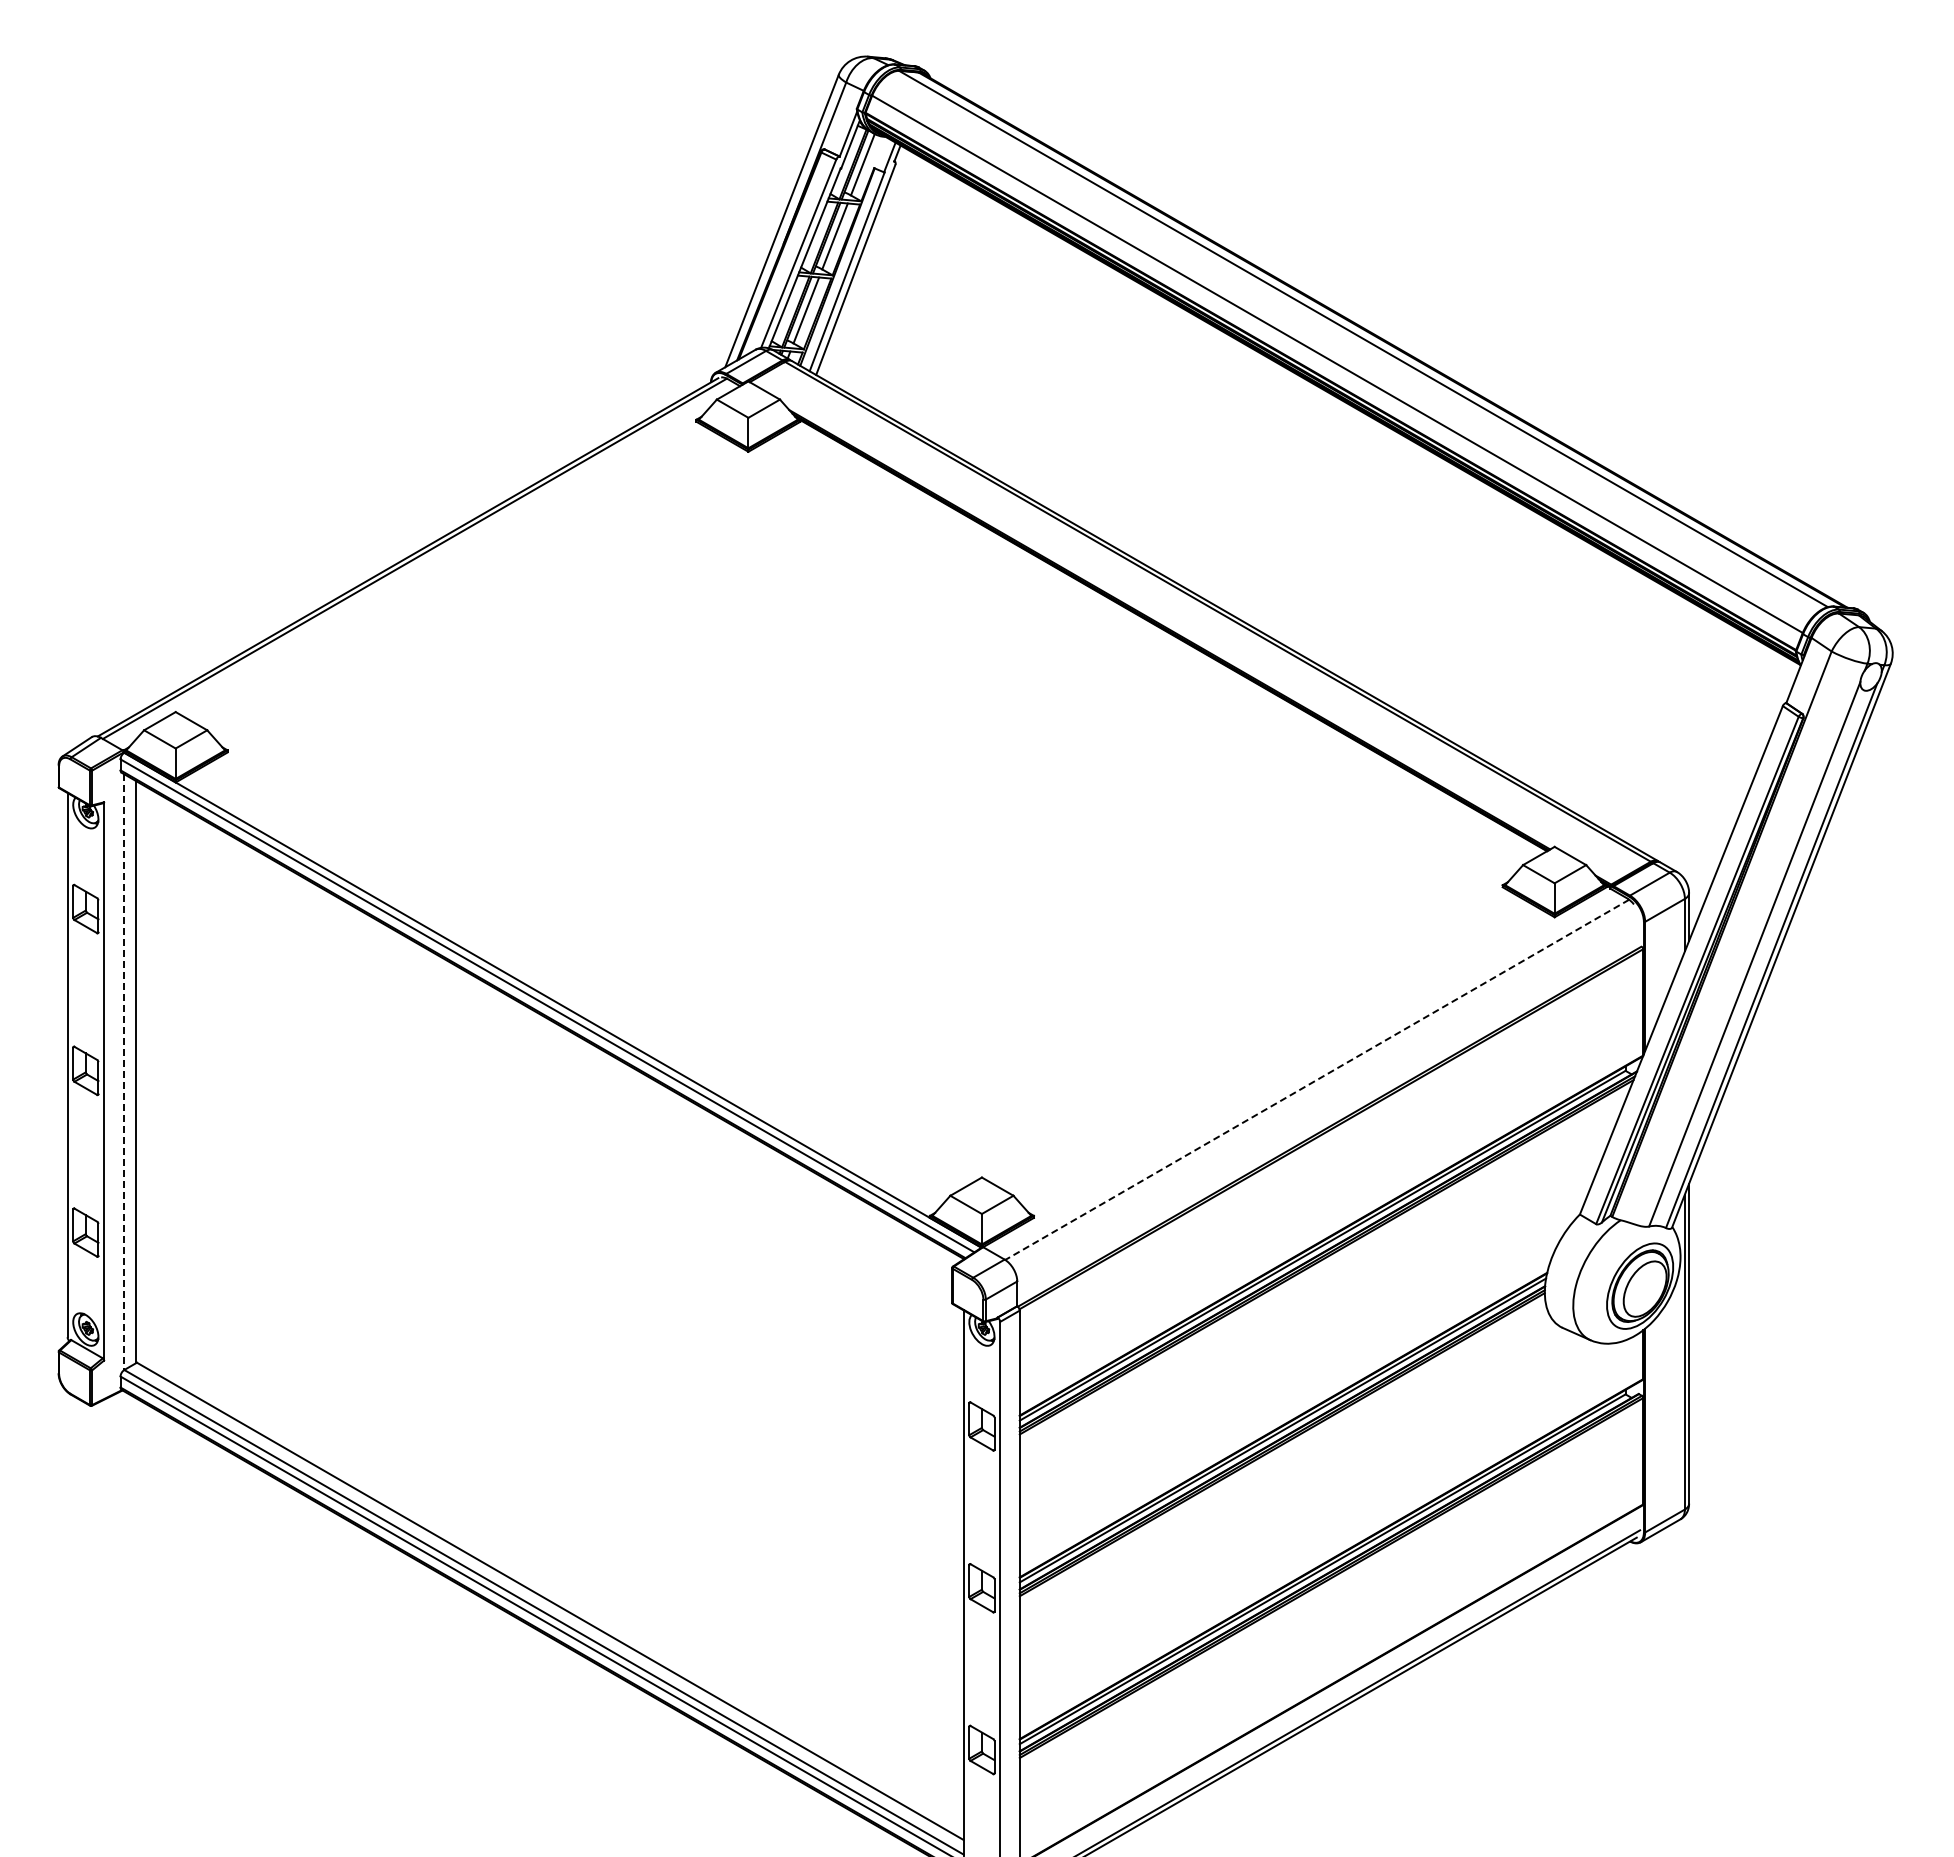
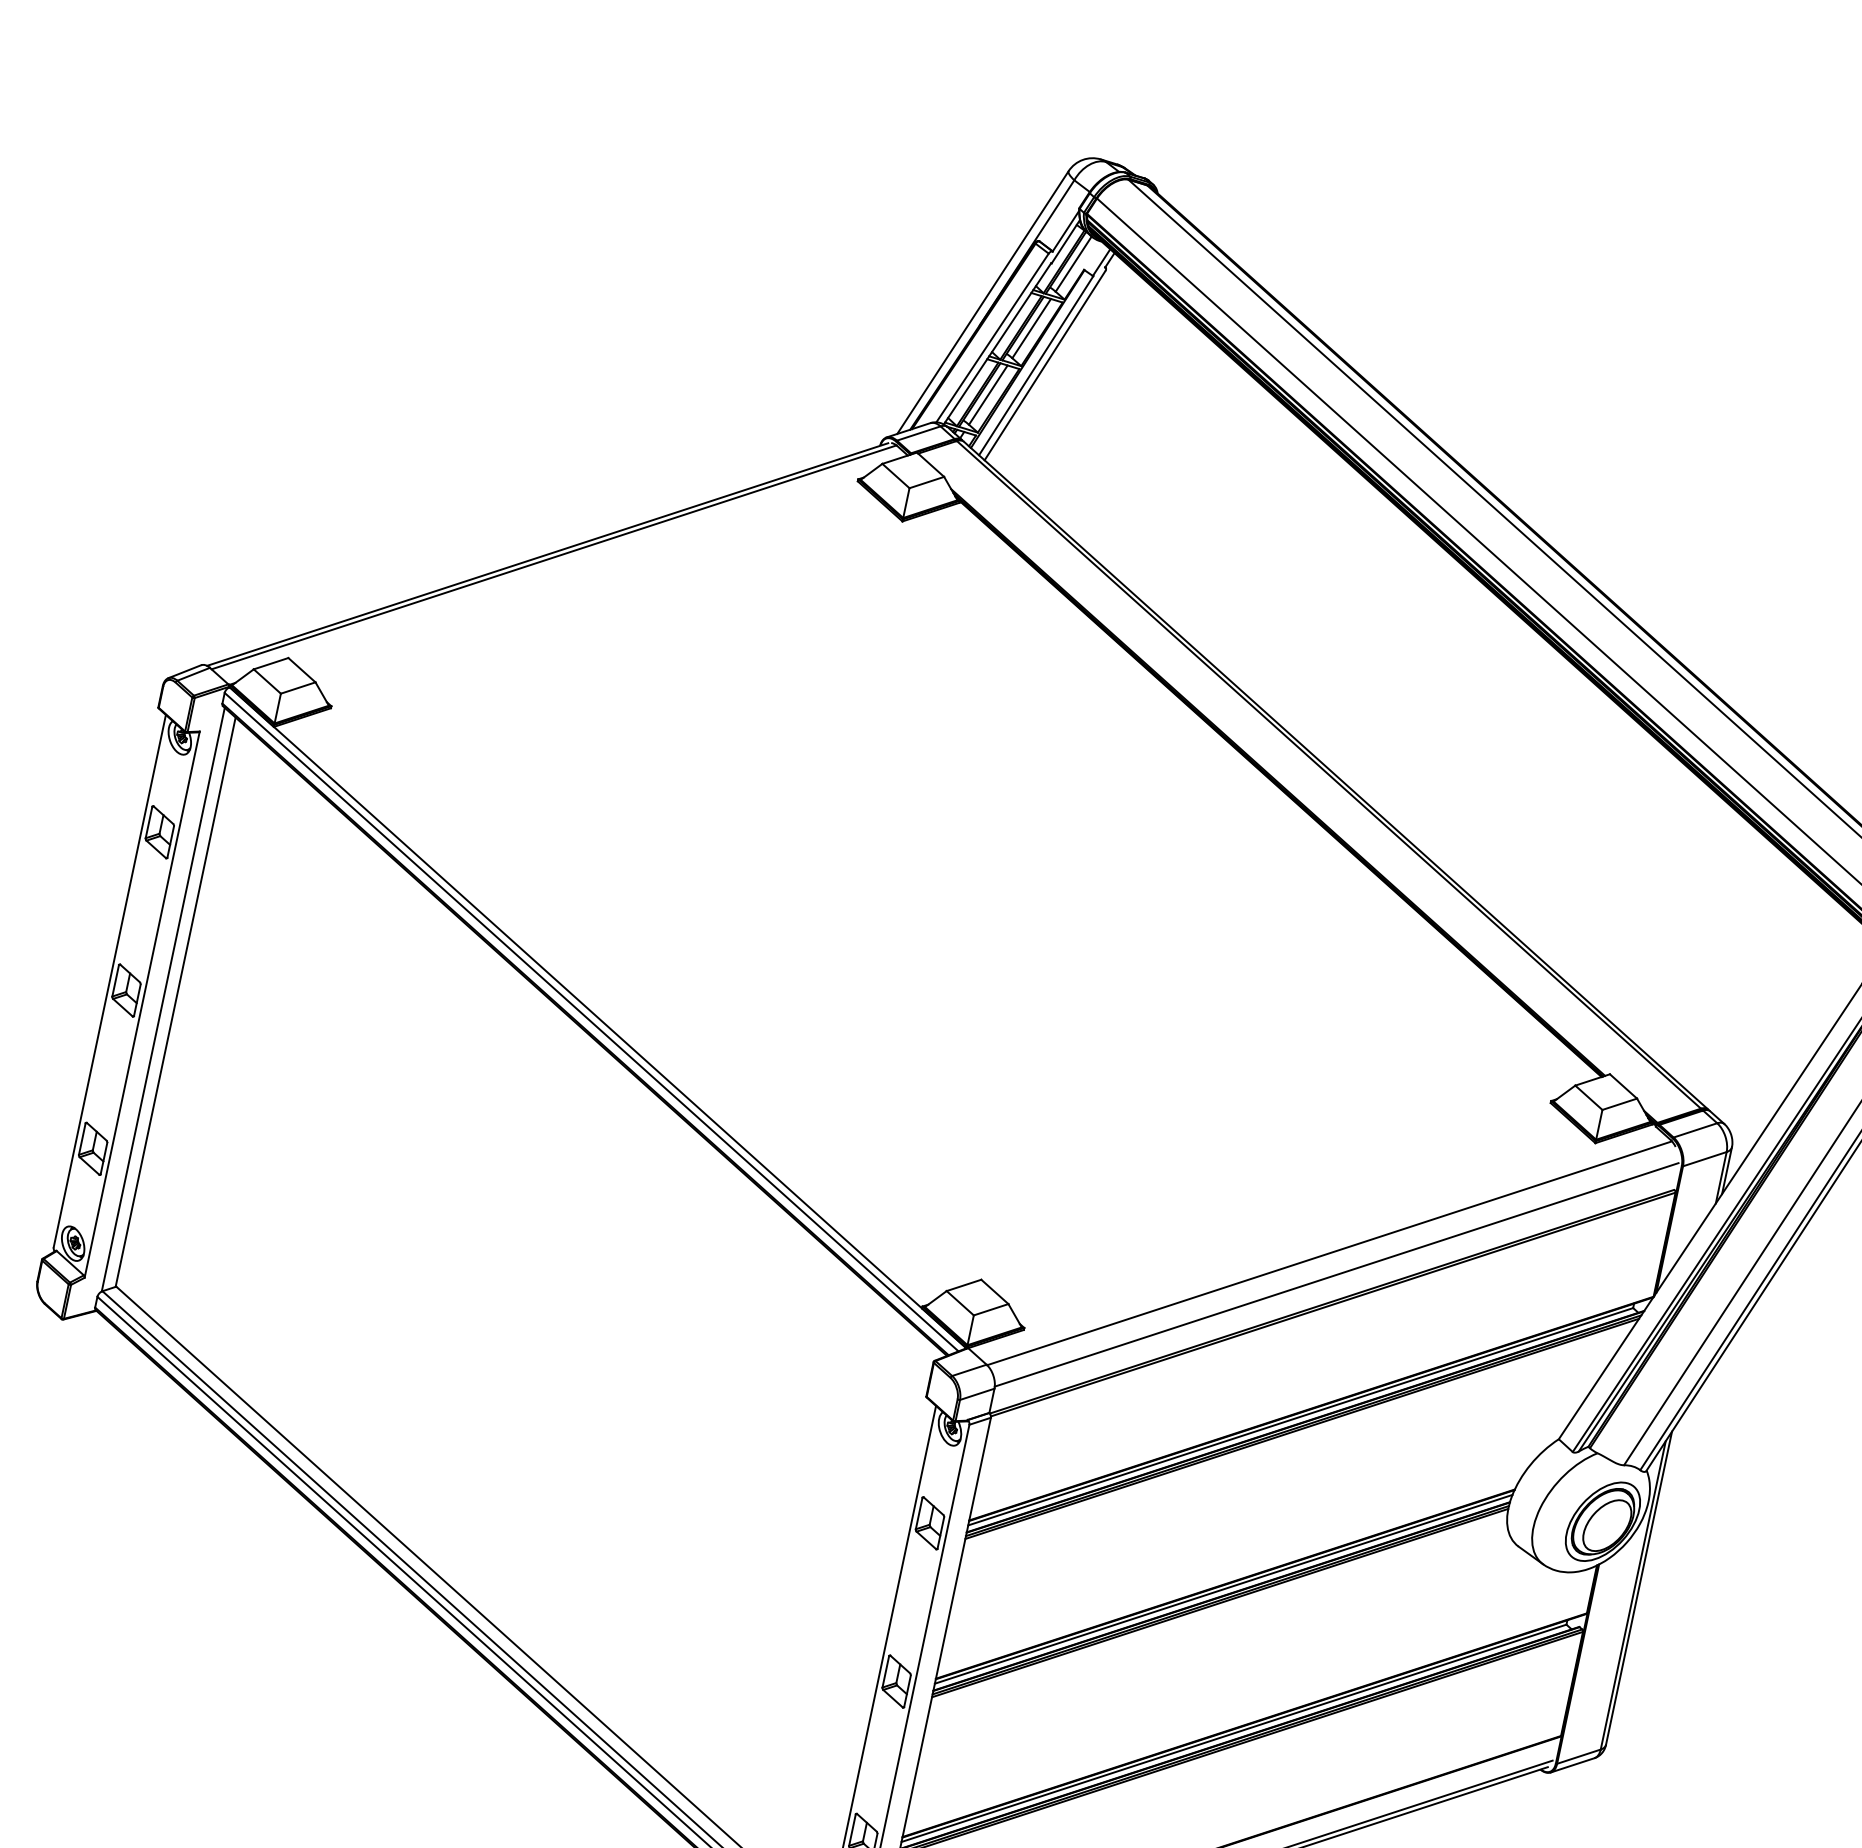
line: (123, 1072) -> (163, 999), dashed -> solid
line: (1316, 1080) -> (1328, 1253), dashed -> solid
line: (1328, 1099) -> (1336, 1274), added

